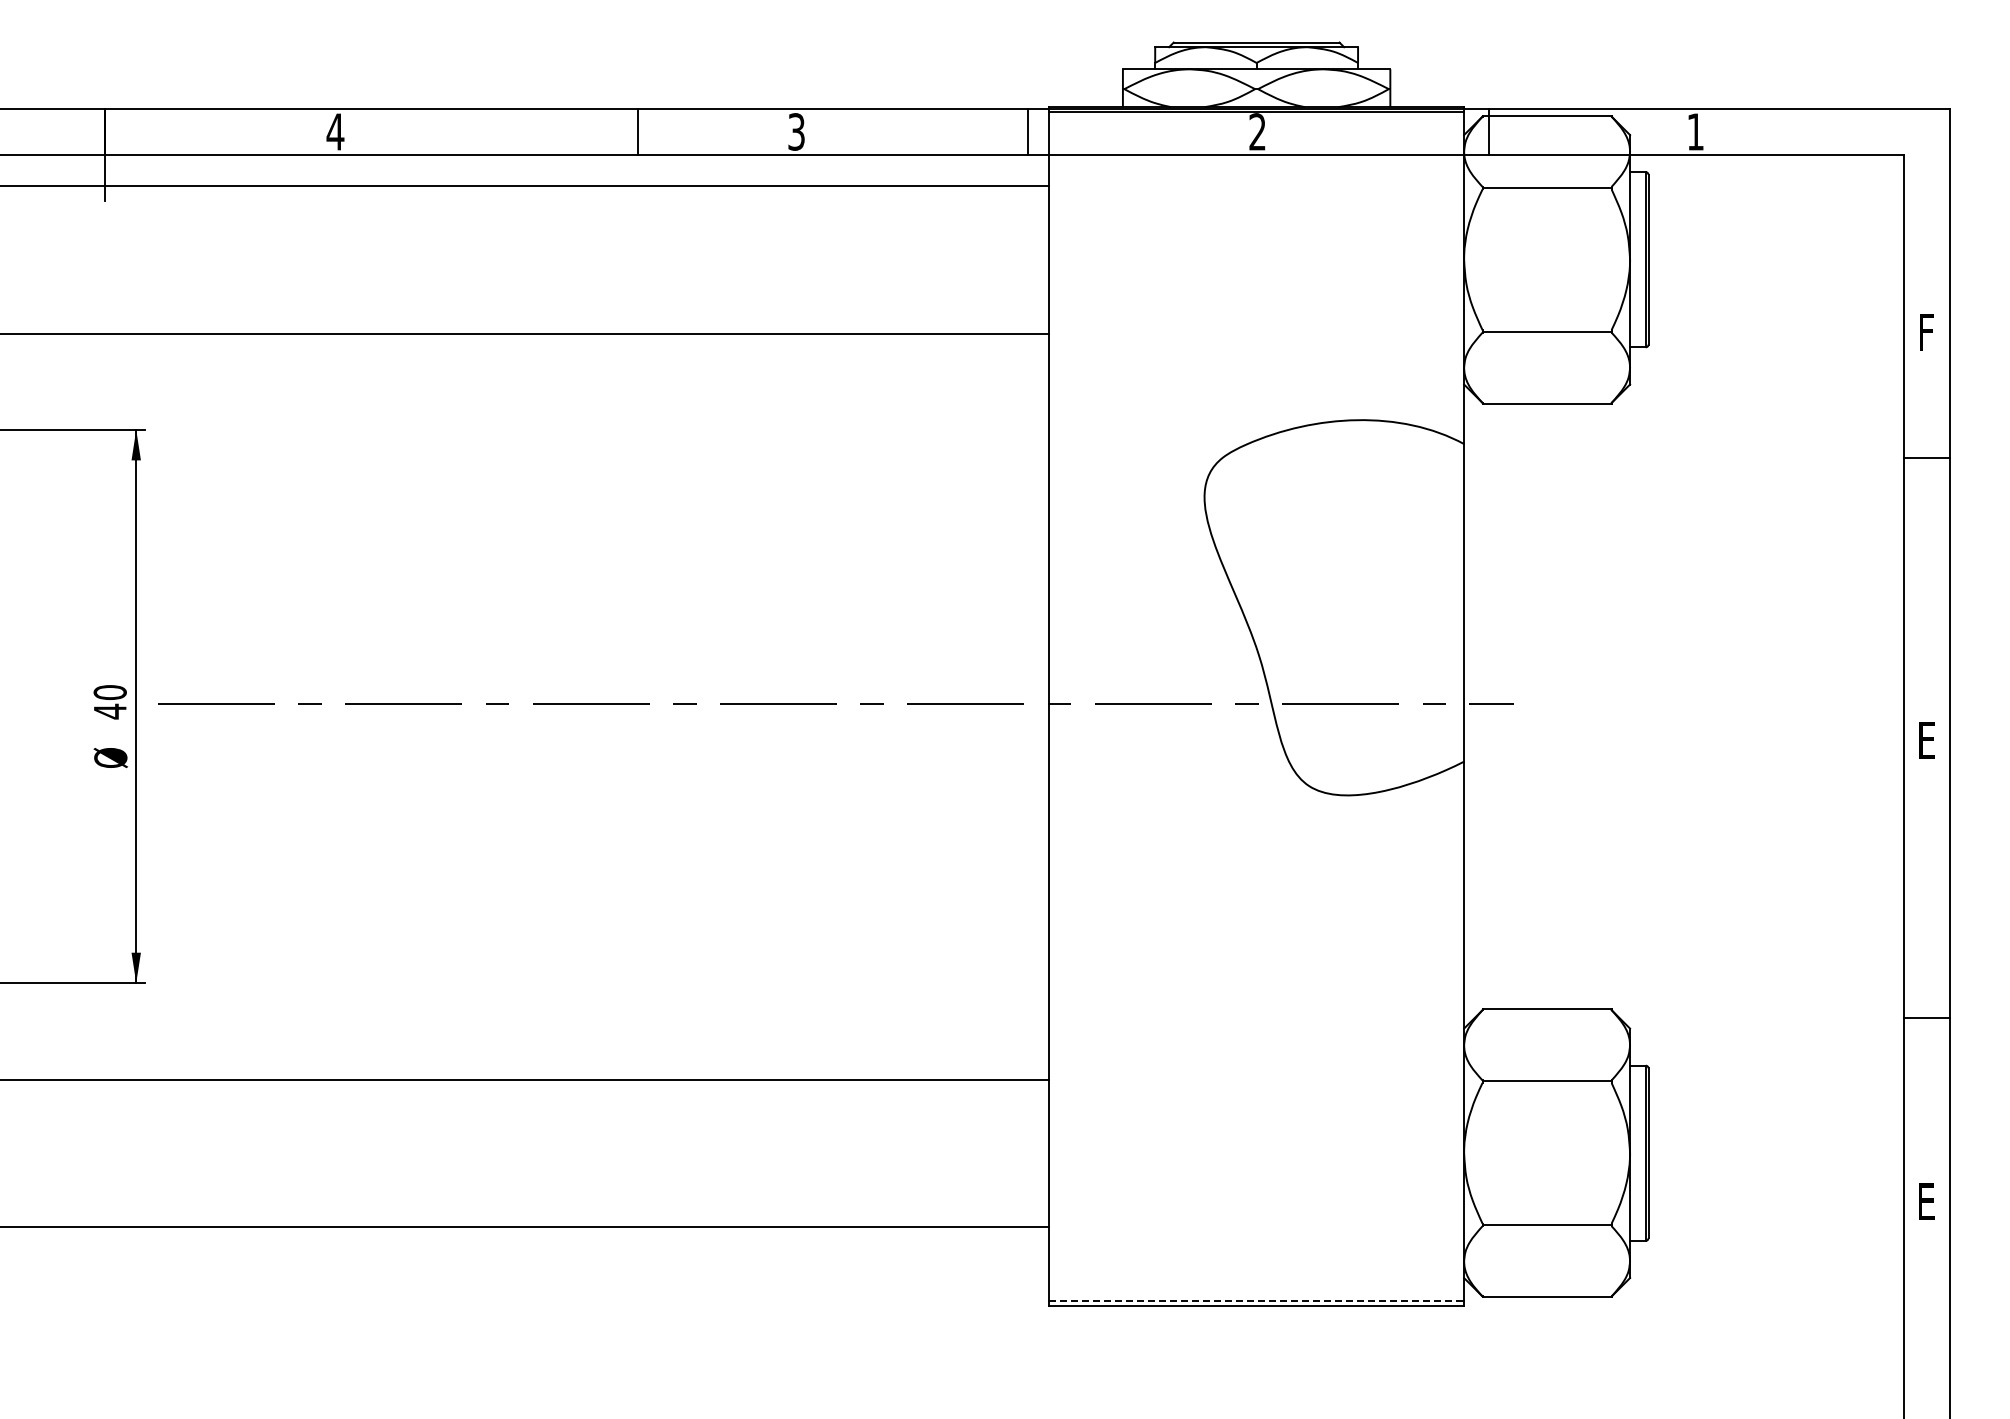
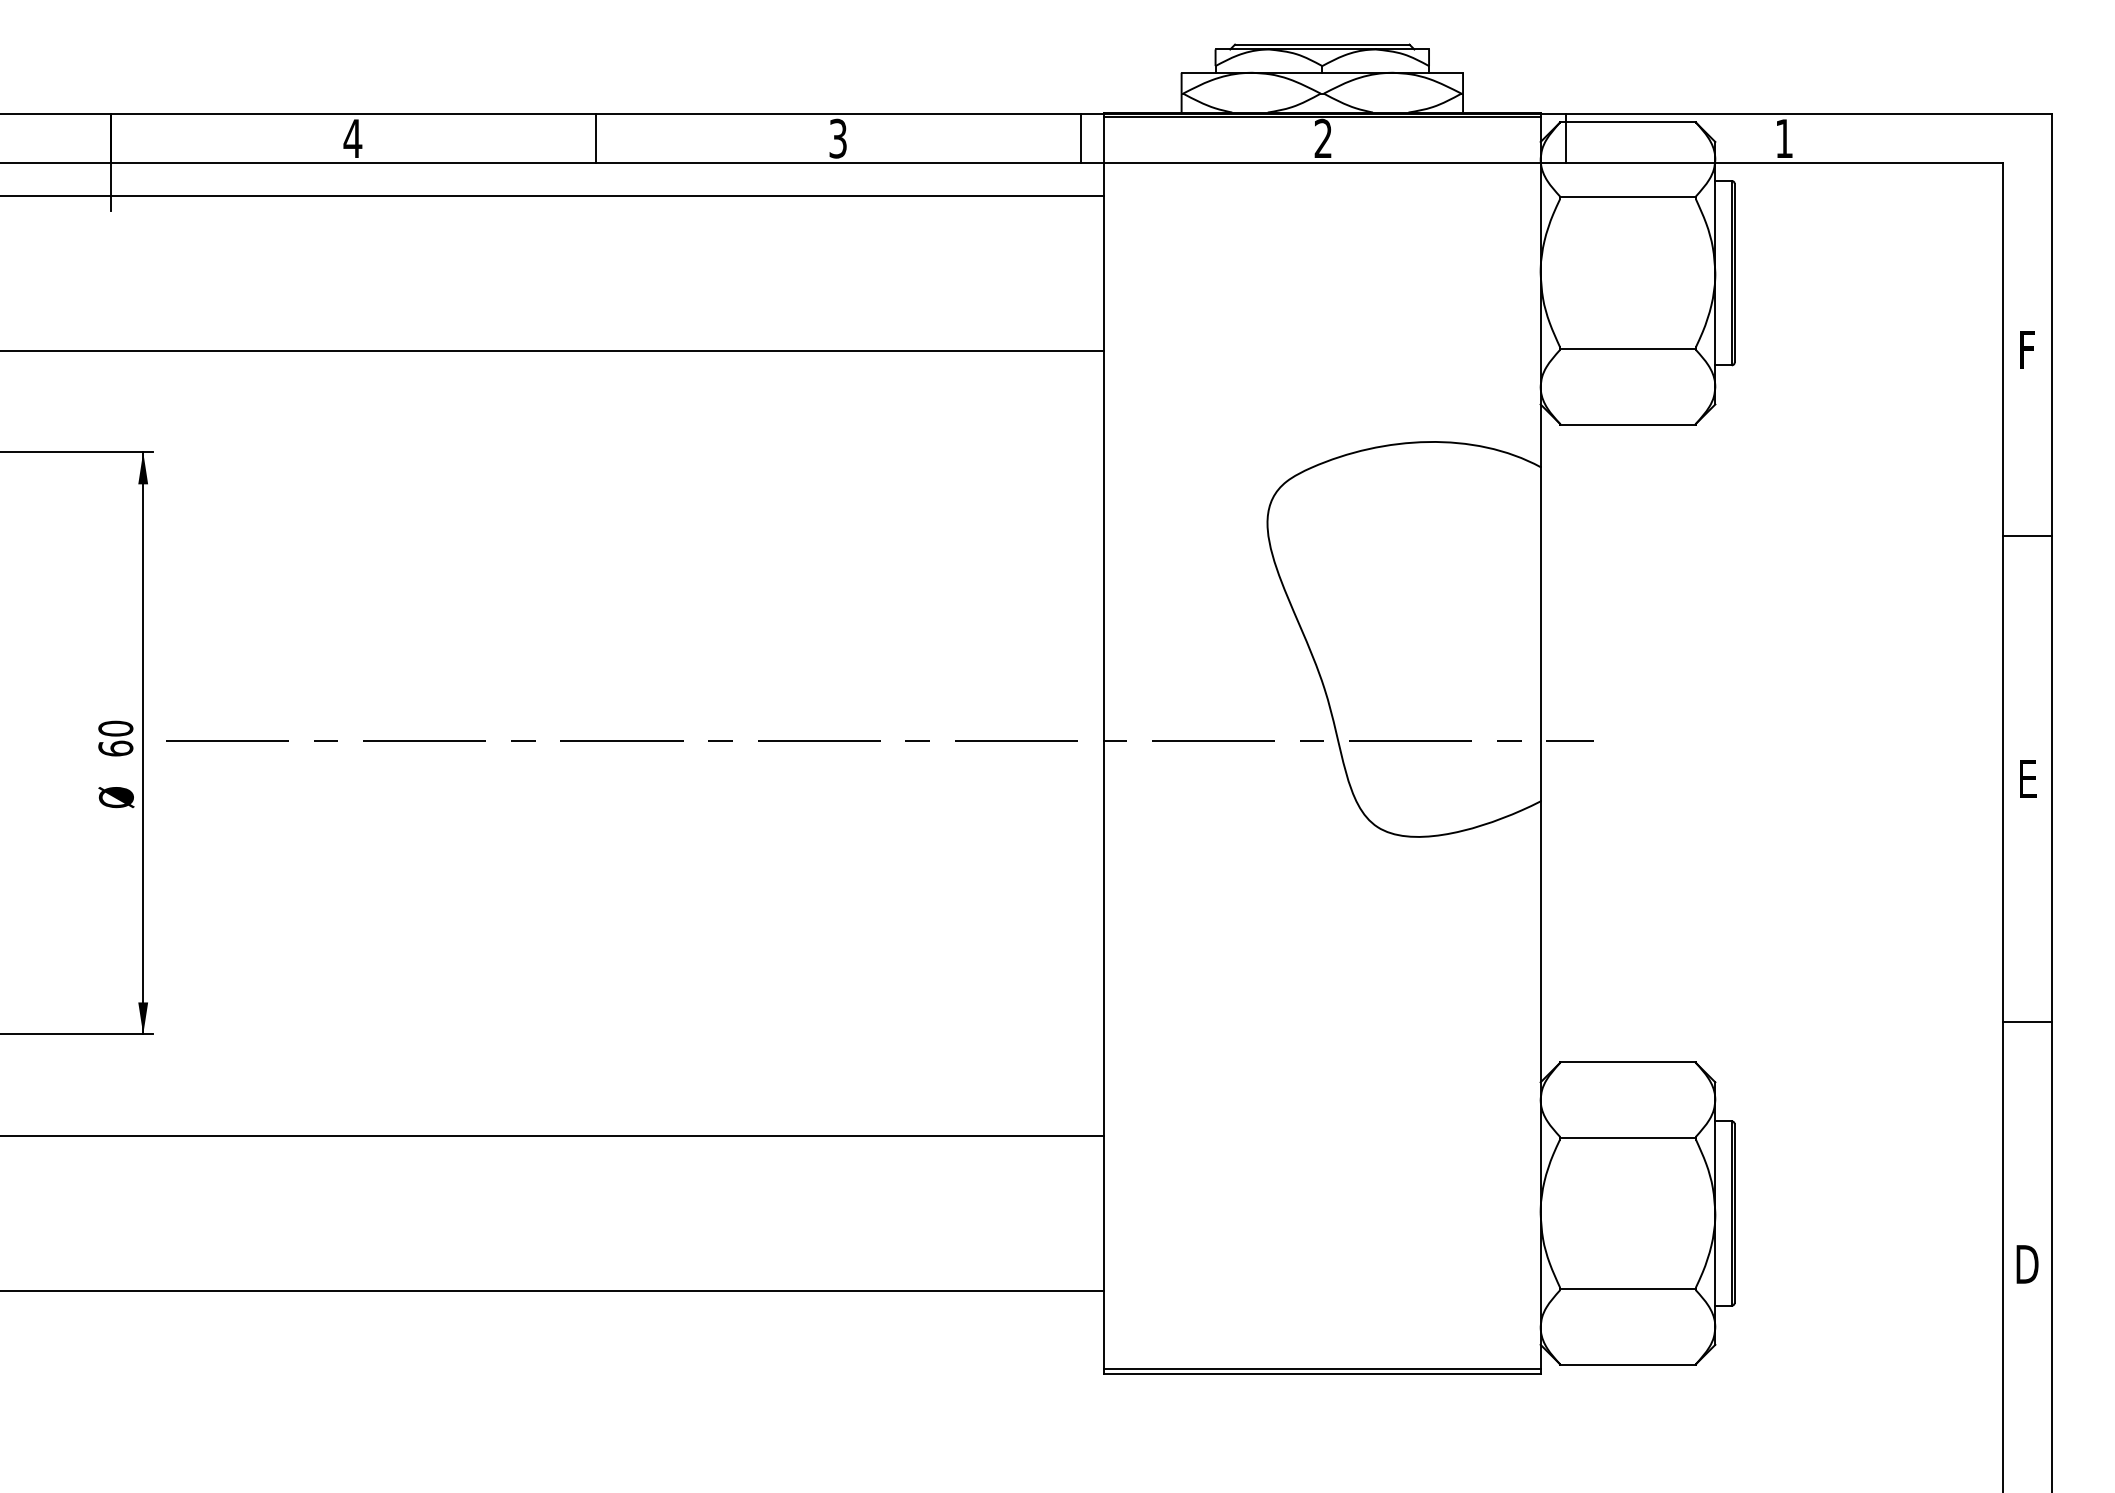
line: (637, 131) -> (596, 138), moved
line: (1926, 457) -> (2027, 536), moved
text: (109, 711) -> (115, 748), 40 -> 60
line: (1926, 1017) -> (2027, 1021), moved
text: (1926, 1201) -> (2027, 1264), E -> D
line: (1257, 1301) -> (1323, 1369), dashed -> solid

